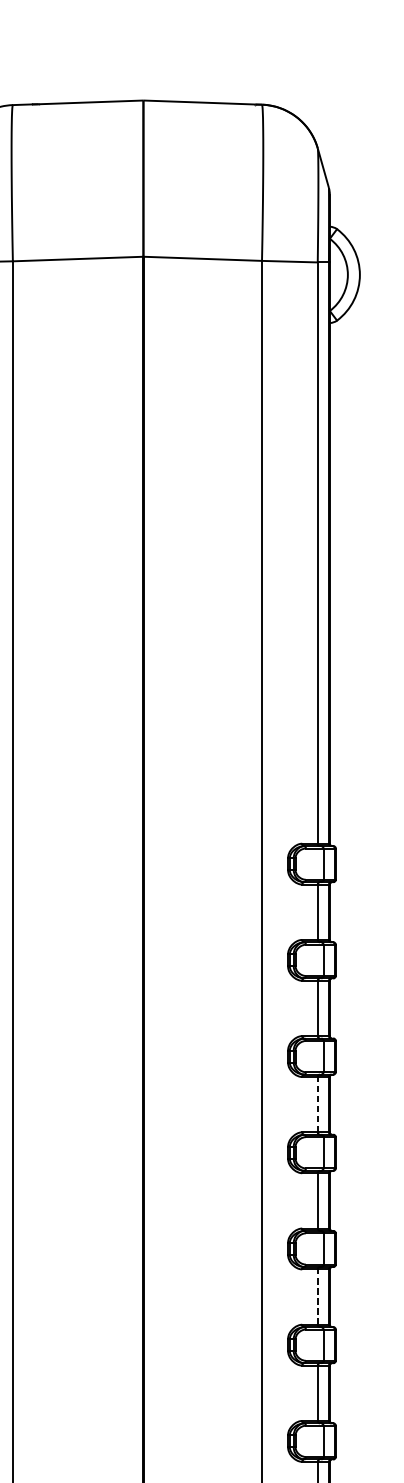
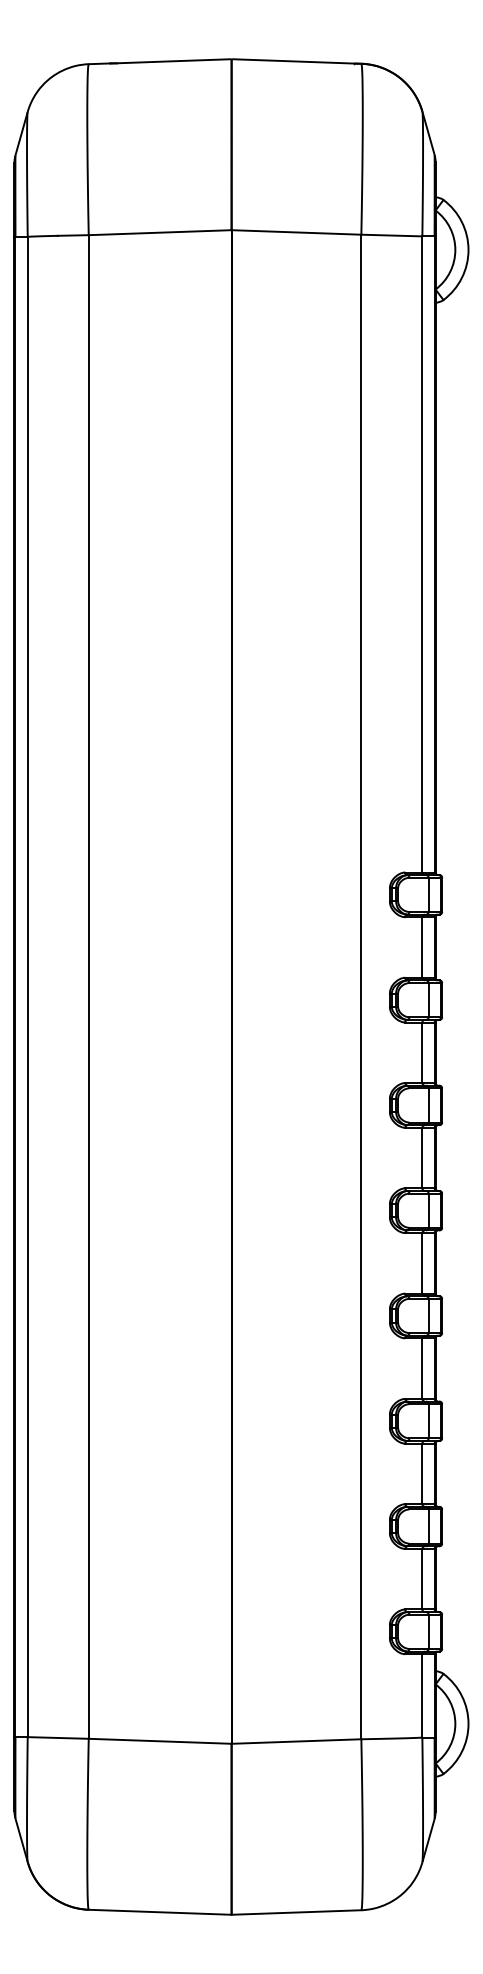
line: (317, 1104) -> (422, 1157), dashed -> solid
line: (317, 1296) -> (422, 1368), dashed -> solid

